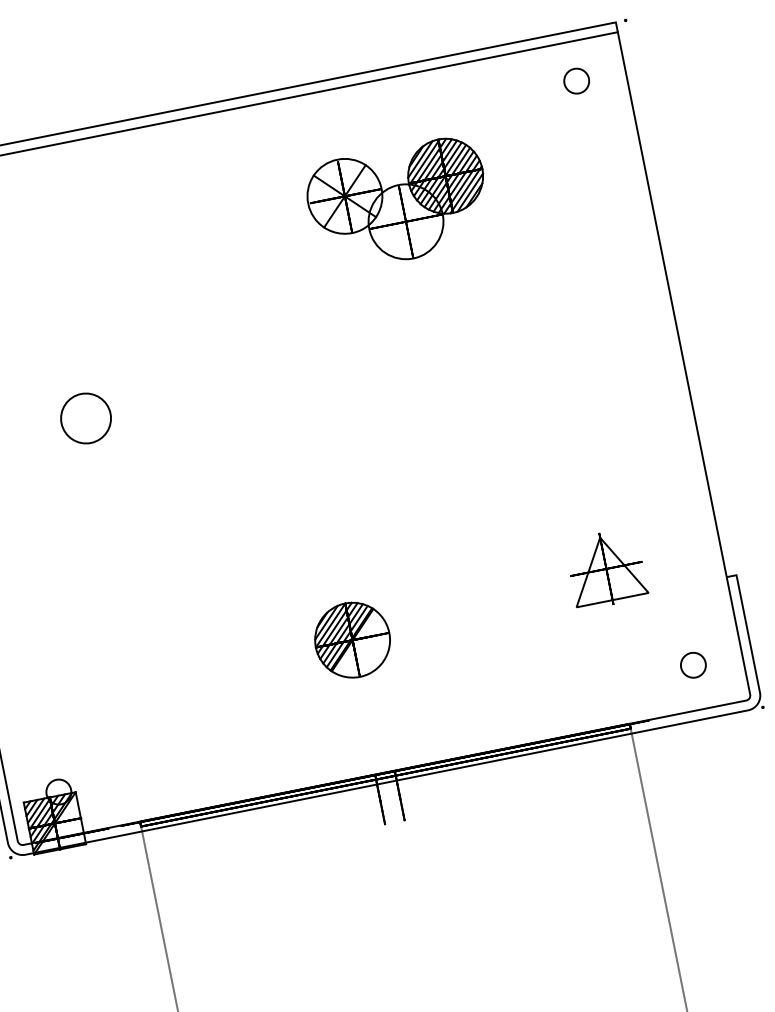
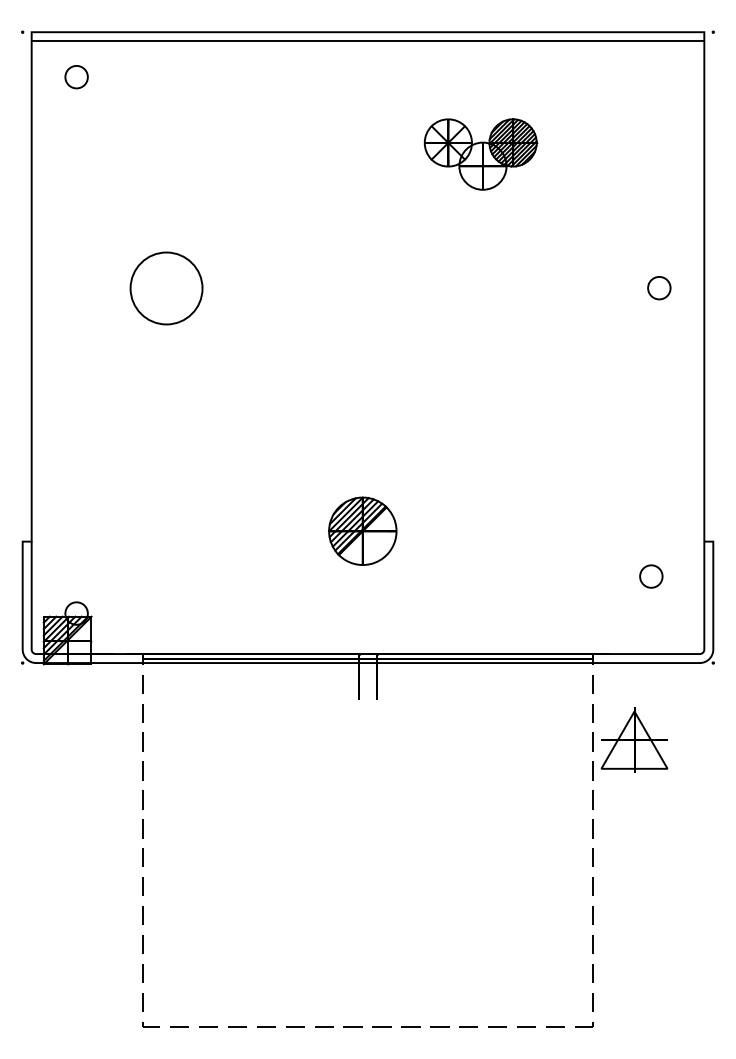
circle: (576, 81) -> (659, 288), moved
part: (398, 204) -> (480, 154), size x0.7
circle: (85, 418) -> (166, 288), size x1.6
part: (606, 568) -> (634, 739), moved
circle: (693, 665) -> (651, 576), moved

